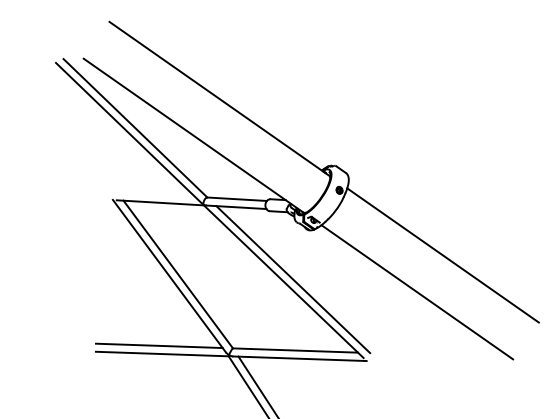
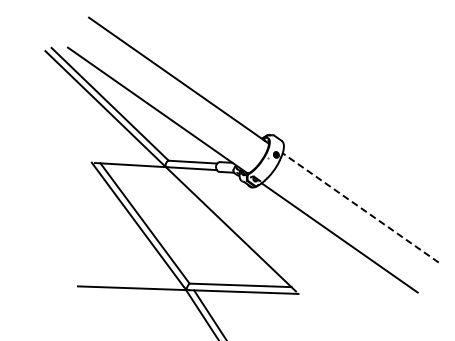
line: (442, 254) -> (360, 207), solid -> dashed
line: (293, 279) -> (238, 227), removed
line: (159, 345) -> (129, 281), removed

